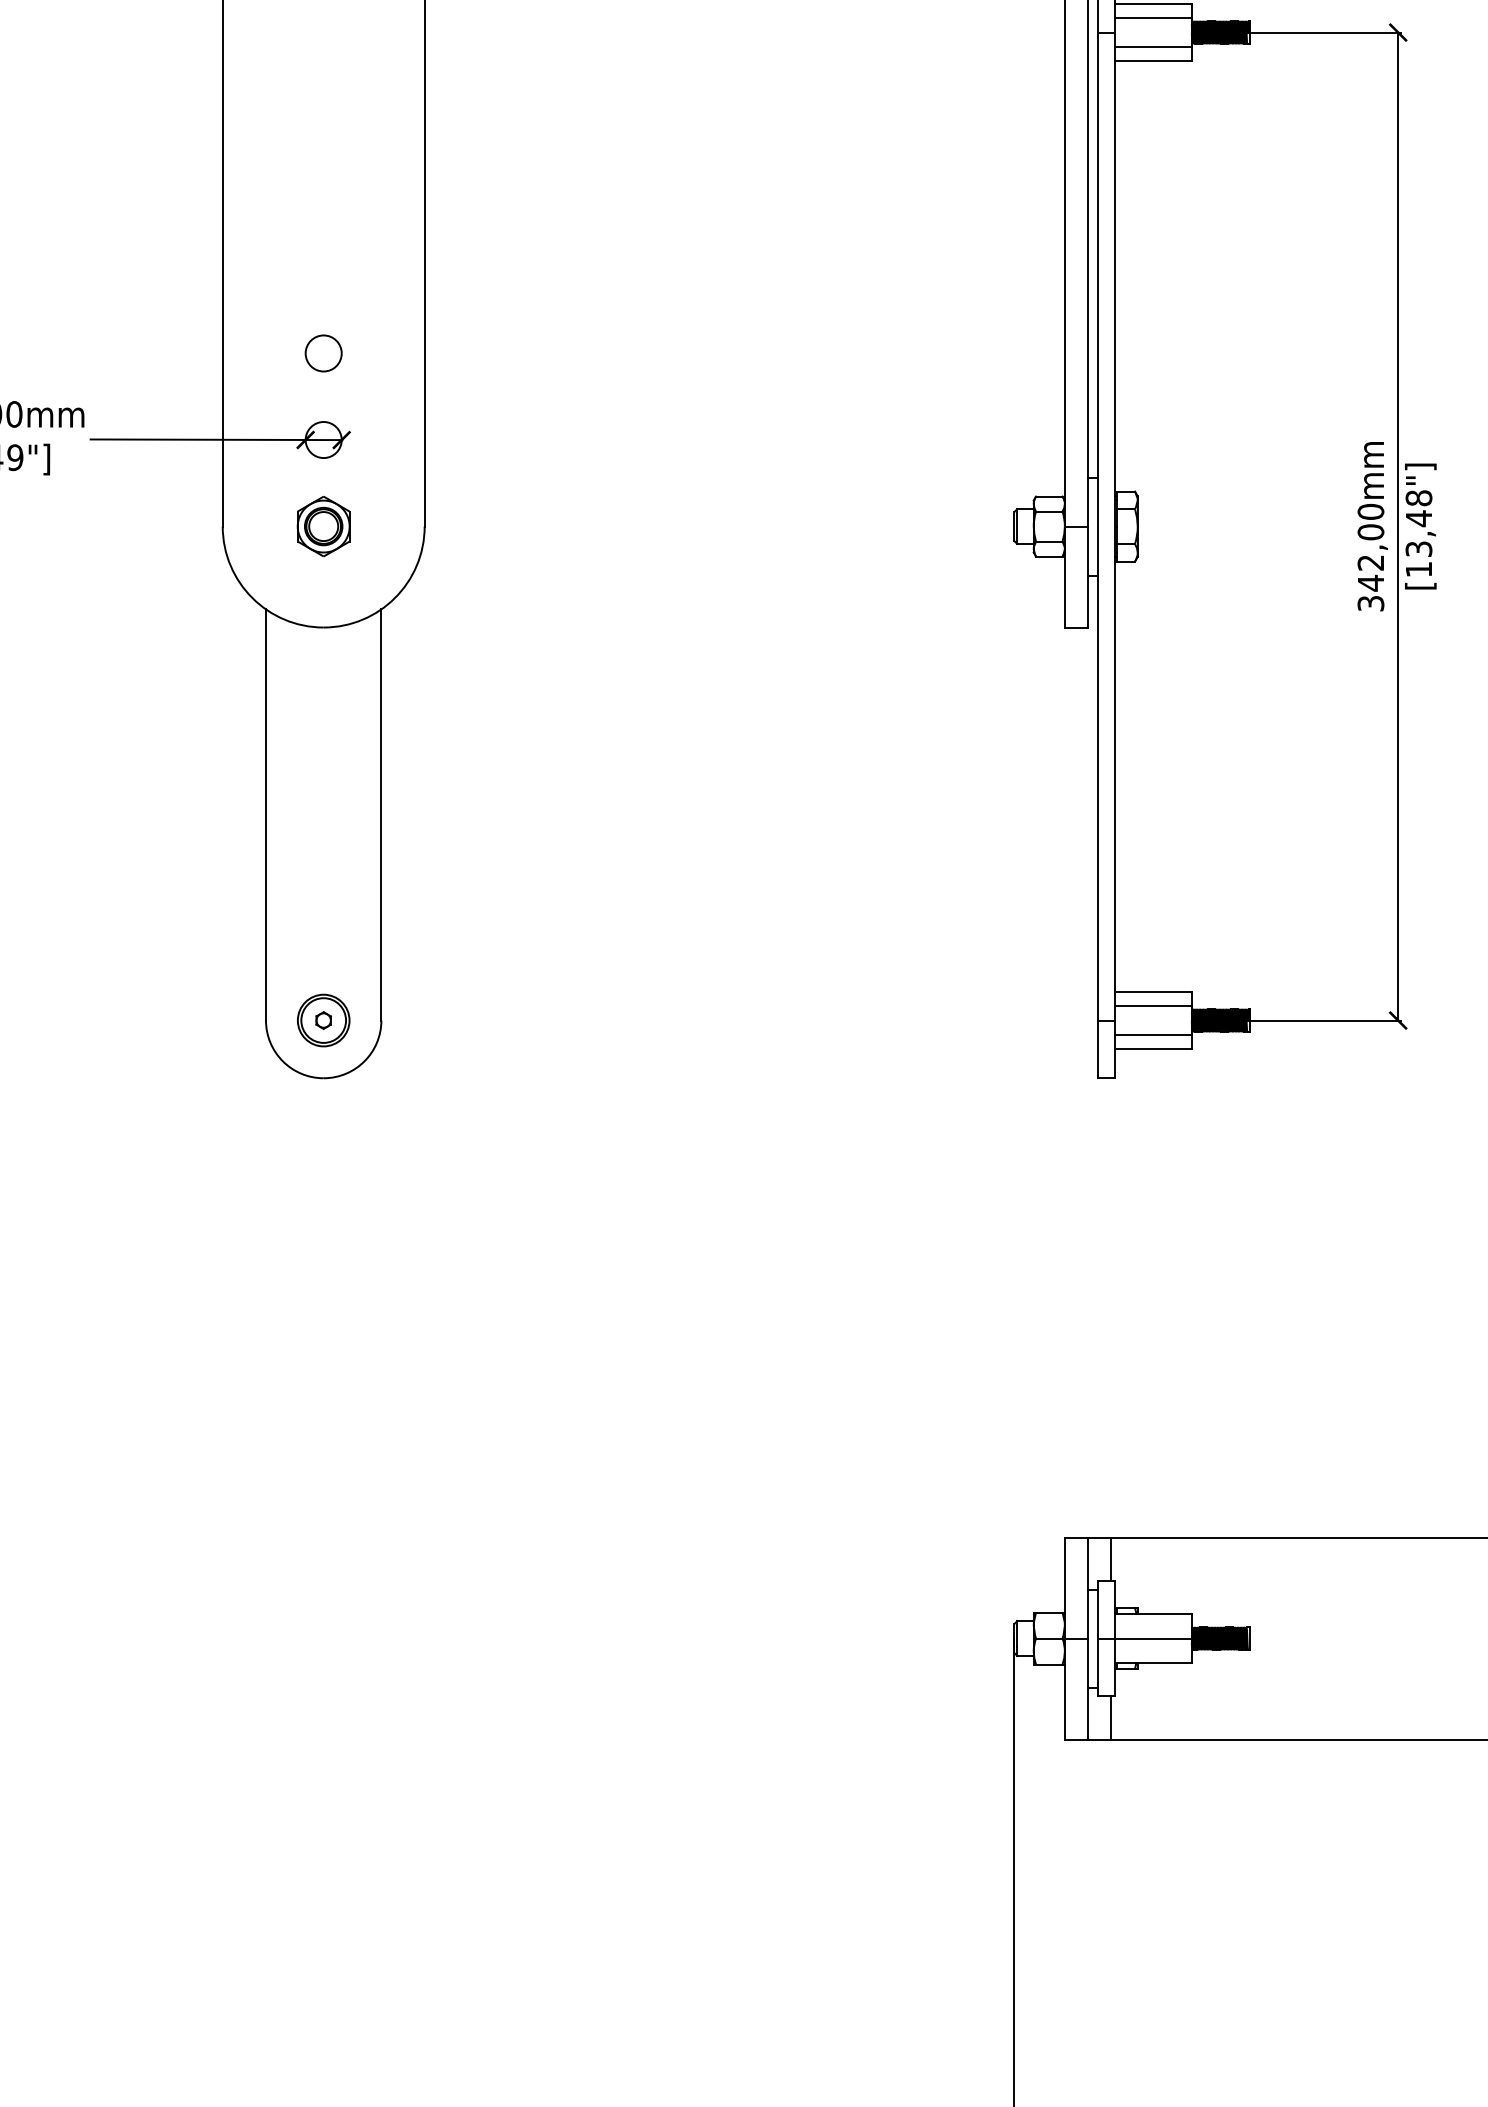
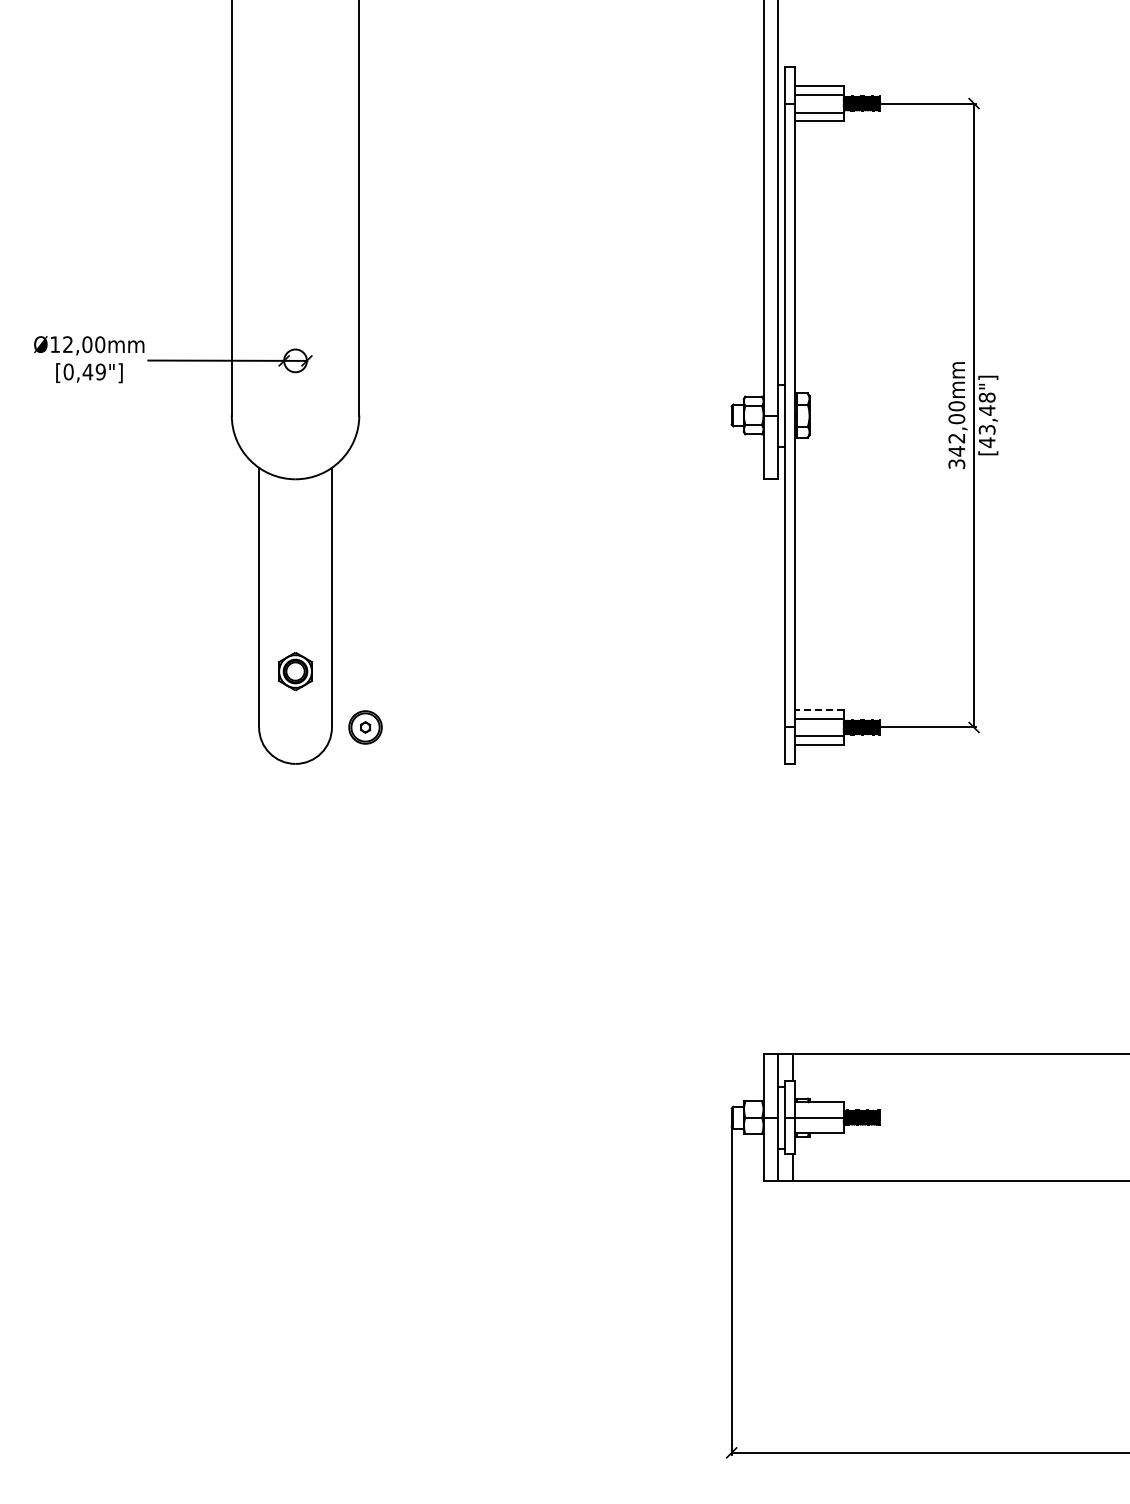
circle: (323, 353) -> (295, 306), removed
part: (323, 526) -> (295, 671), moved
text: (1419, 569) -> (987, 442), [13,48"] -> [43,48"]
line: (1153, 992) -> (819, 709), solid -> dashed
part: (323, 1020) -> (365, 727), moved

